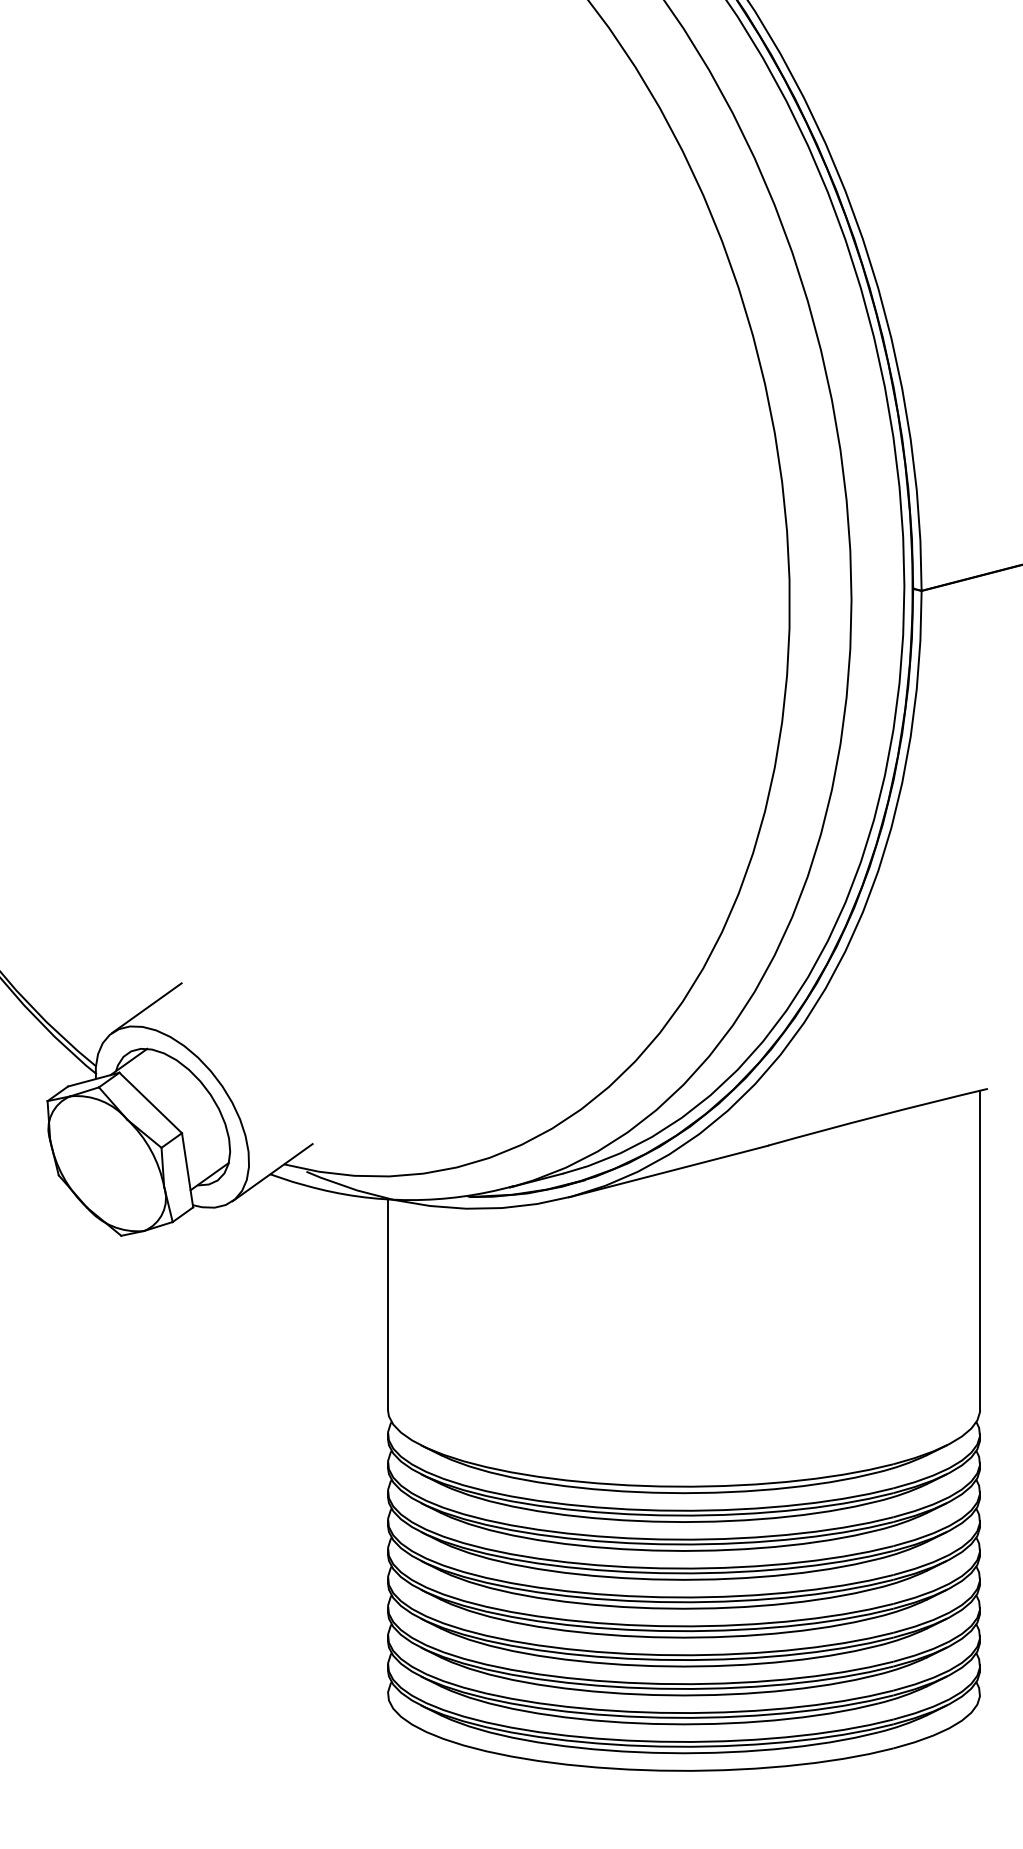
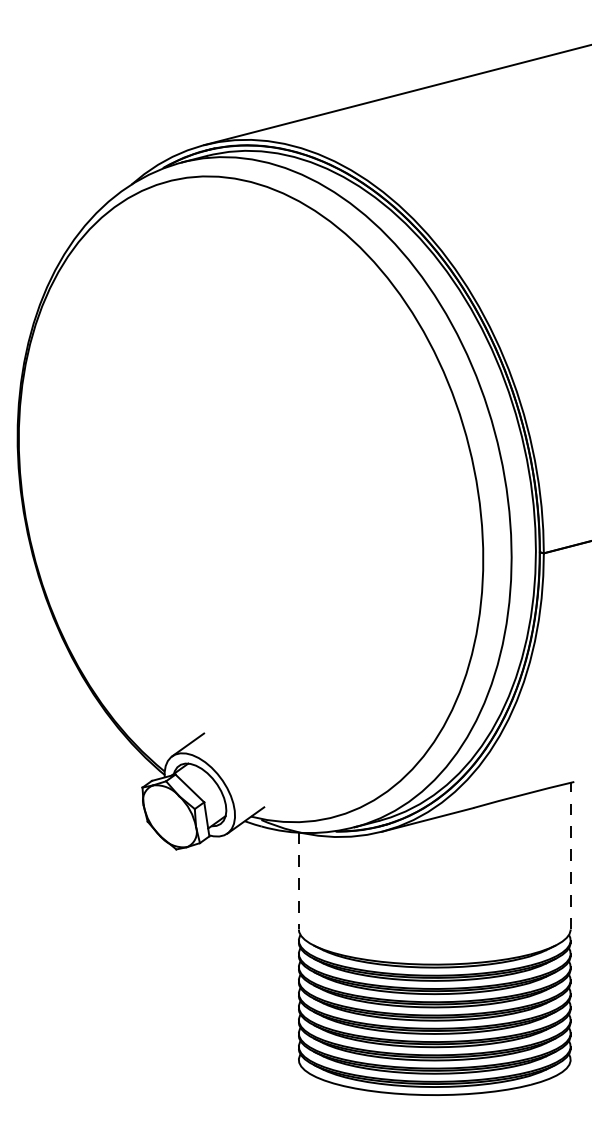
line: (979, 1248) -> (570, 855), solid -> dashed
line: (387, 1303) -> (298, 880), solid -> dashed

